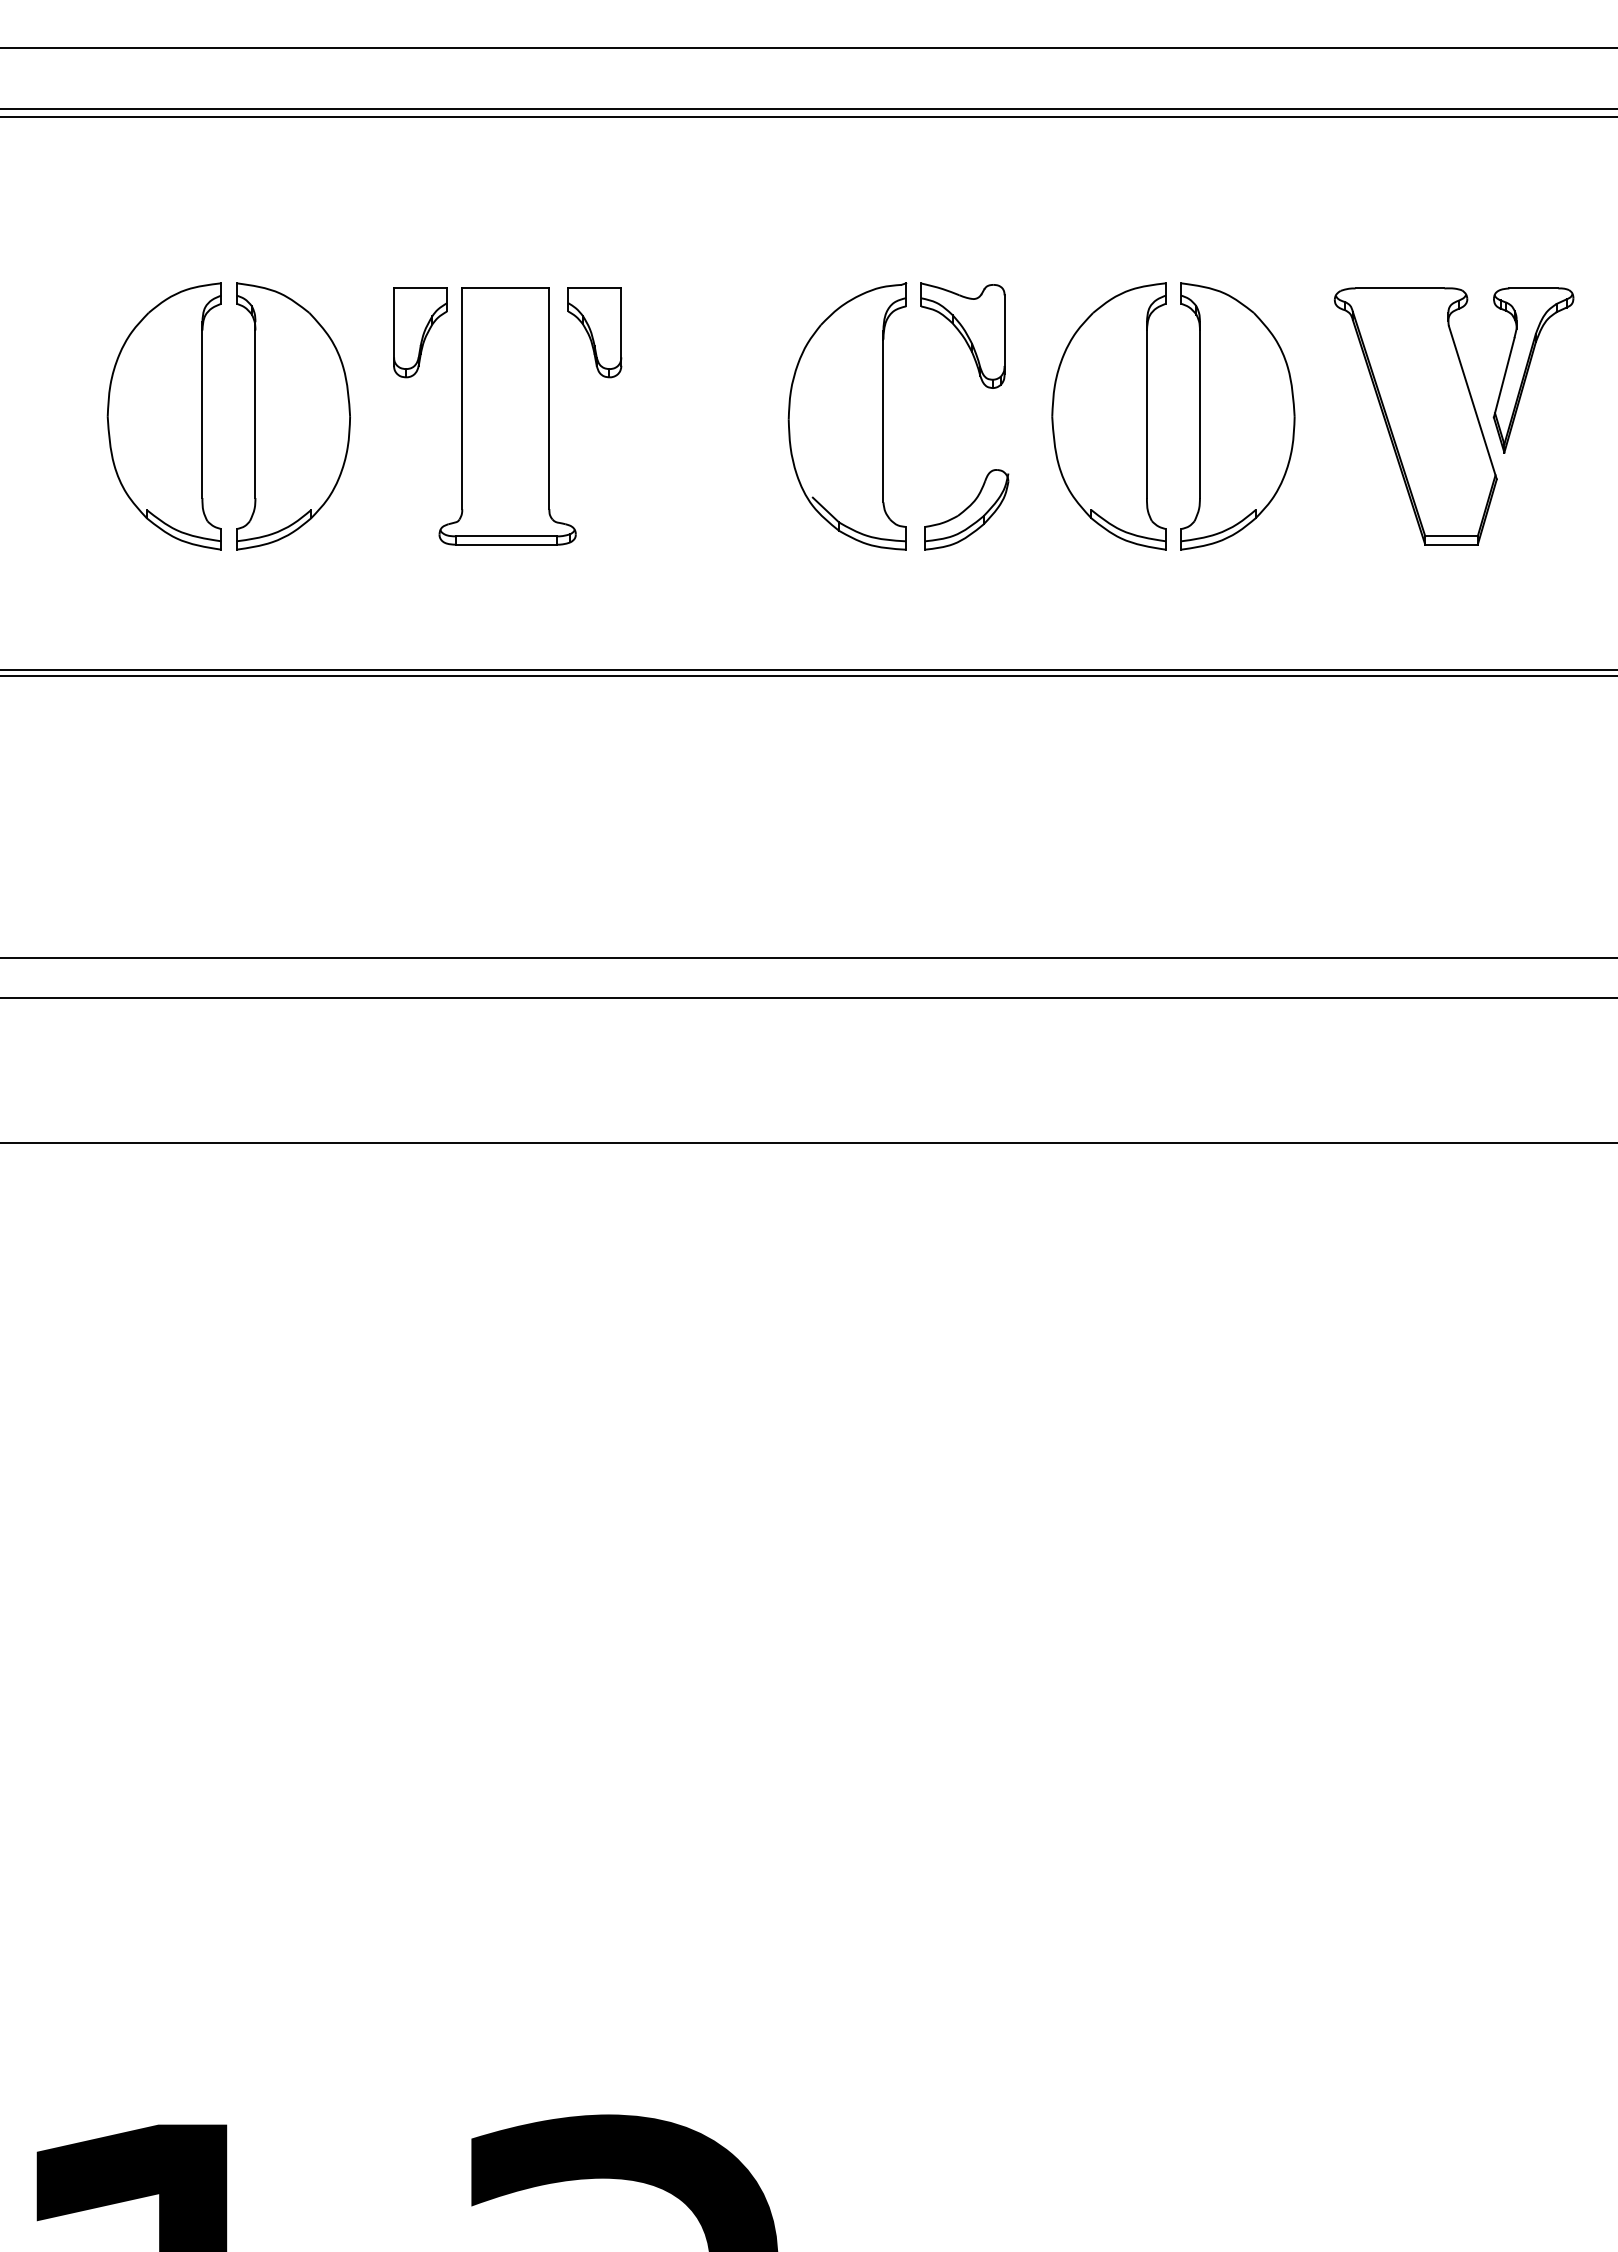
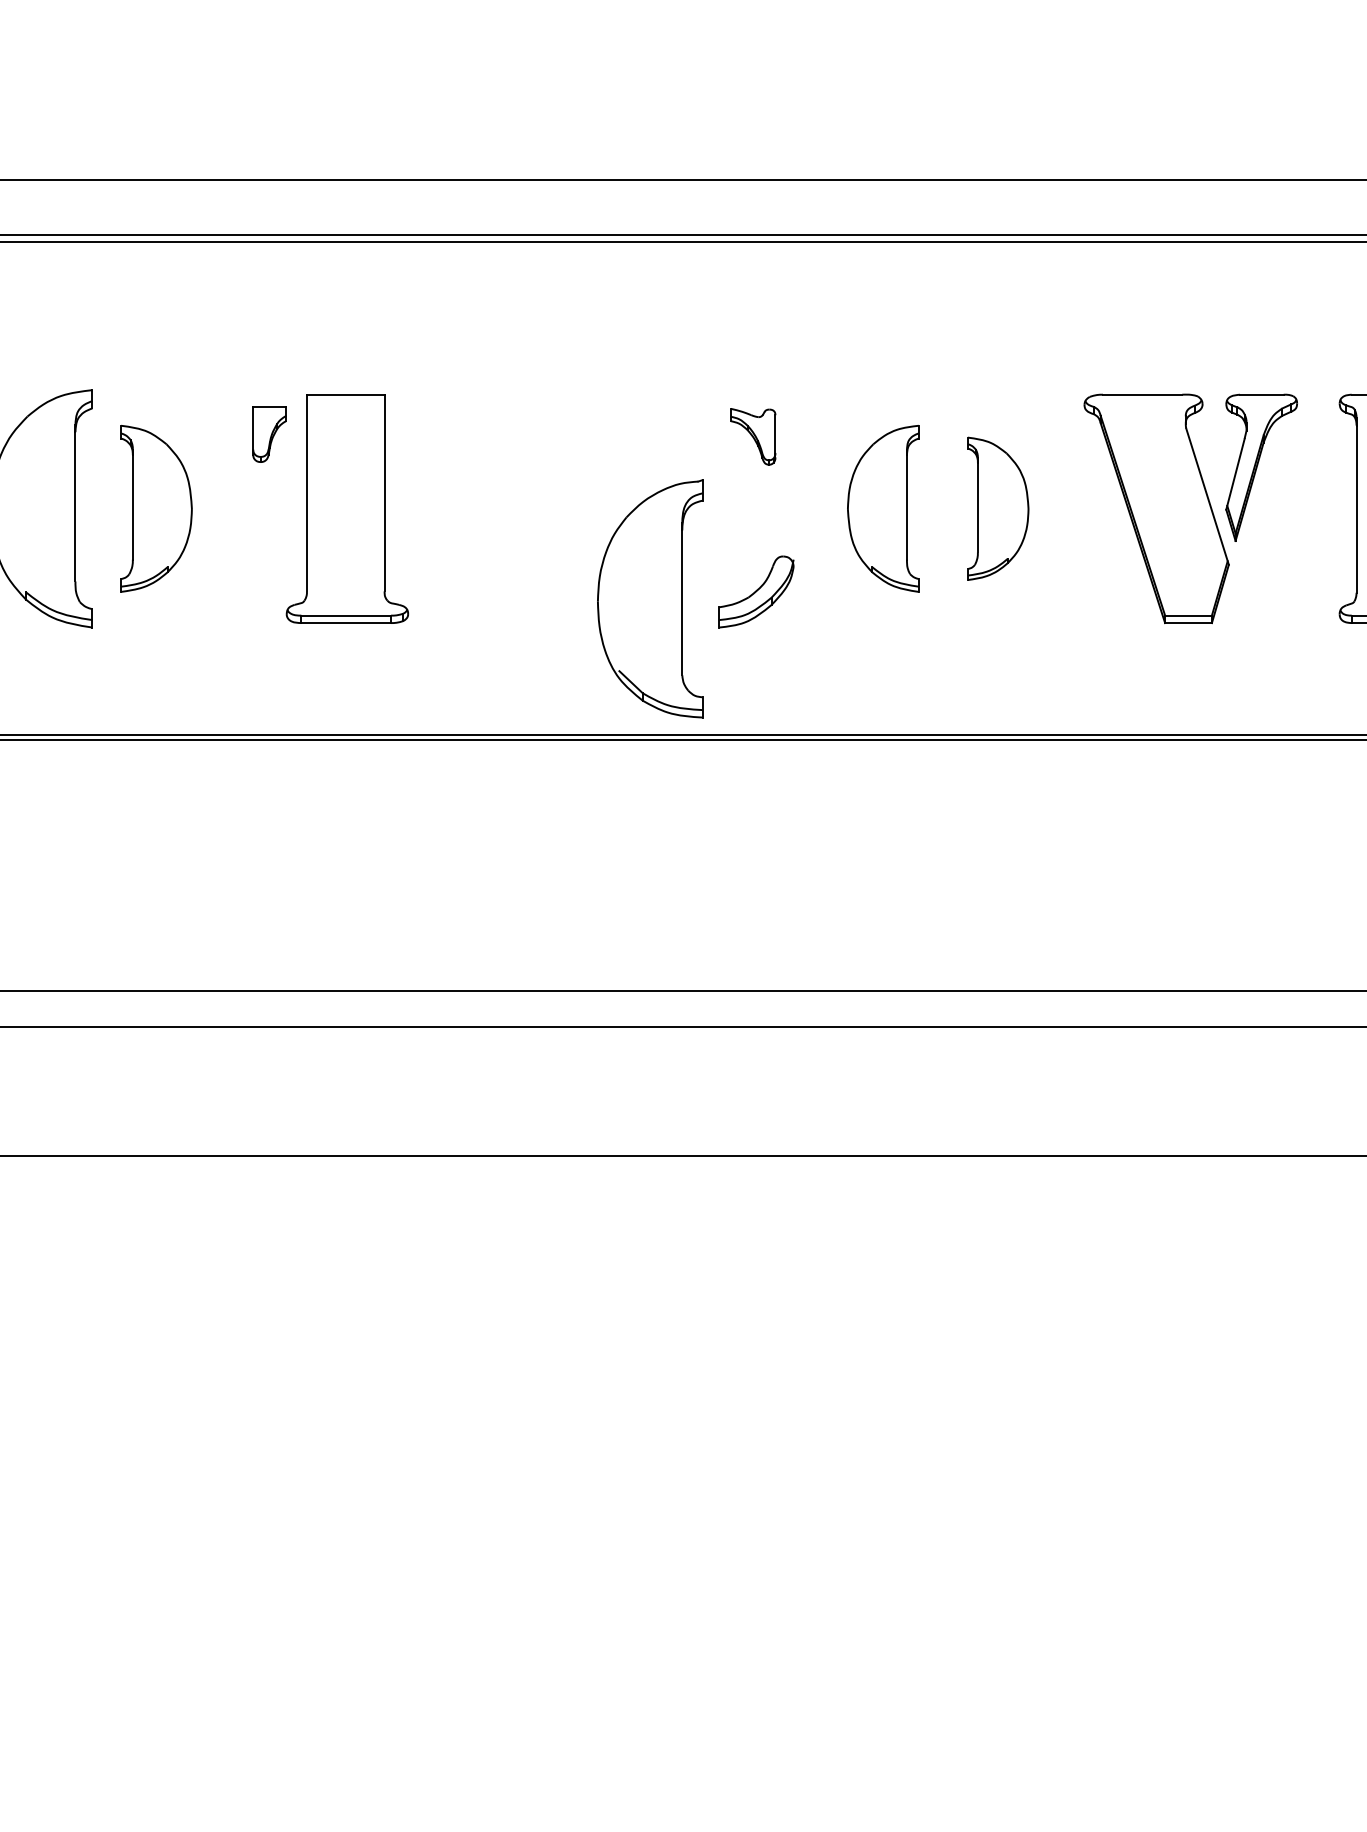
part: (420, 332) -> (269, 433), size x0.7
part: (594, 332) -> (424, 433), removed
part: (962, 335) -> (752, 436), size x0.6
part: (293, 416) -> (156, 508), size x0.7
part: (847, 416) -> (650, 598), moved
part: (1108, 416) -> (882, 508), size x0.7
part: (1237, 416) -> (997, 508), size x0.6

